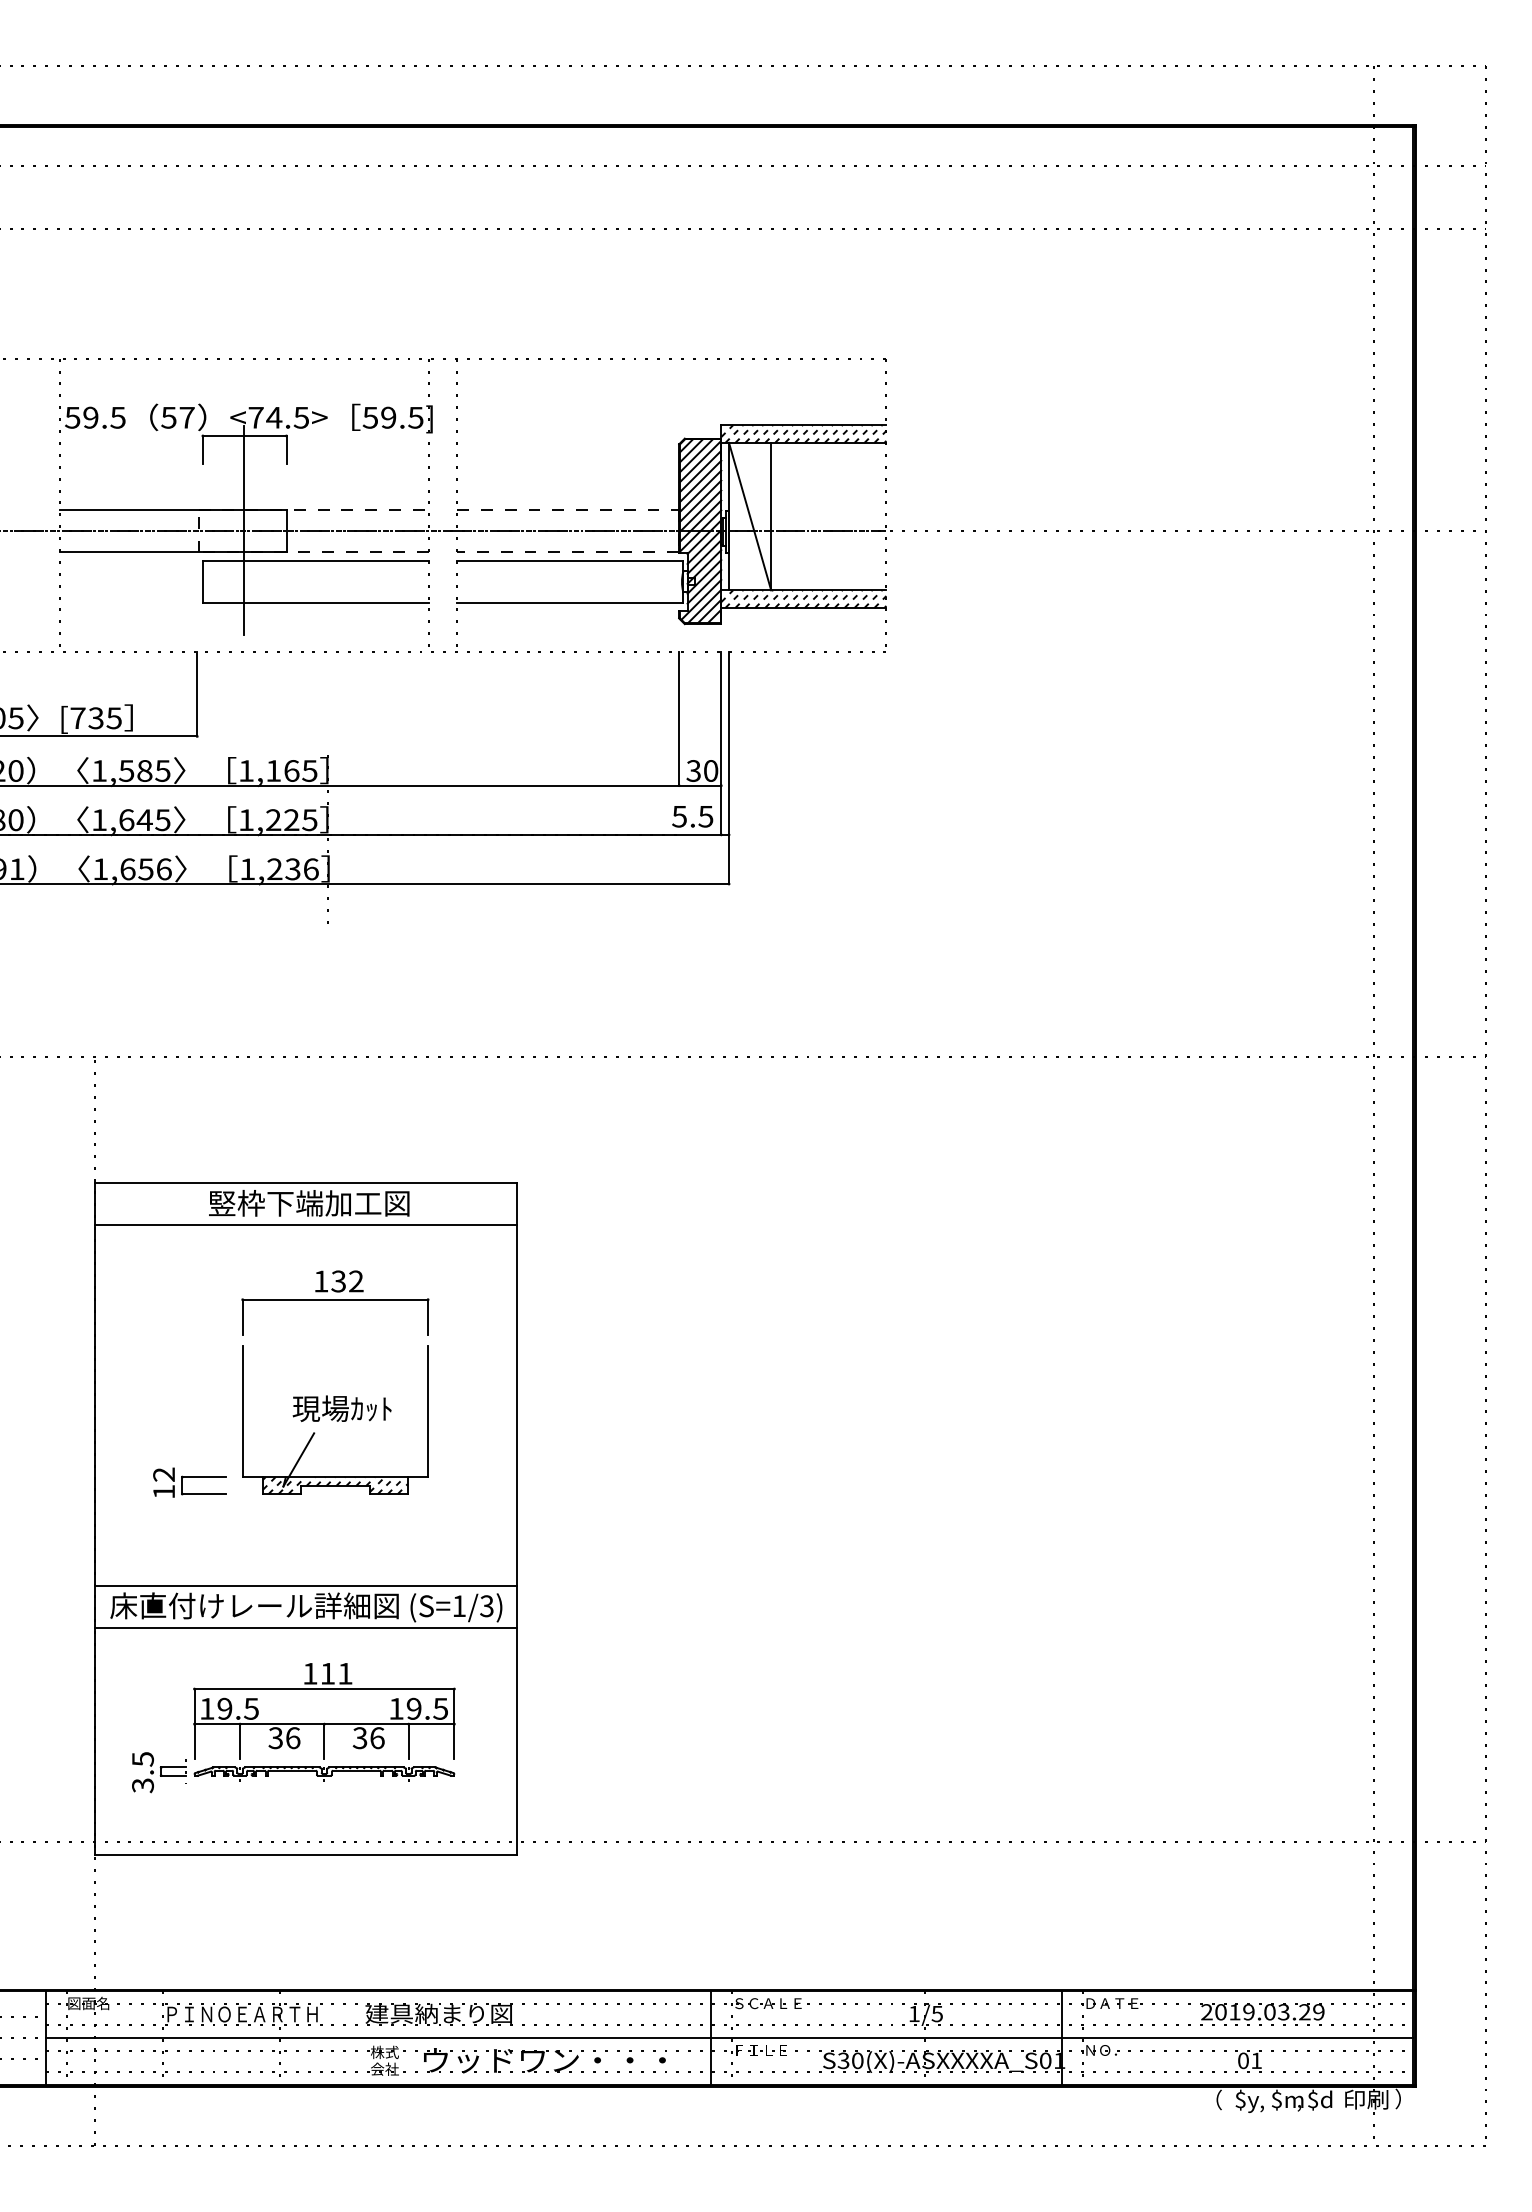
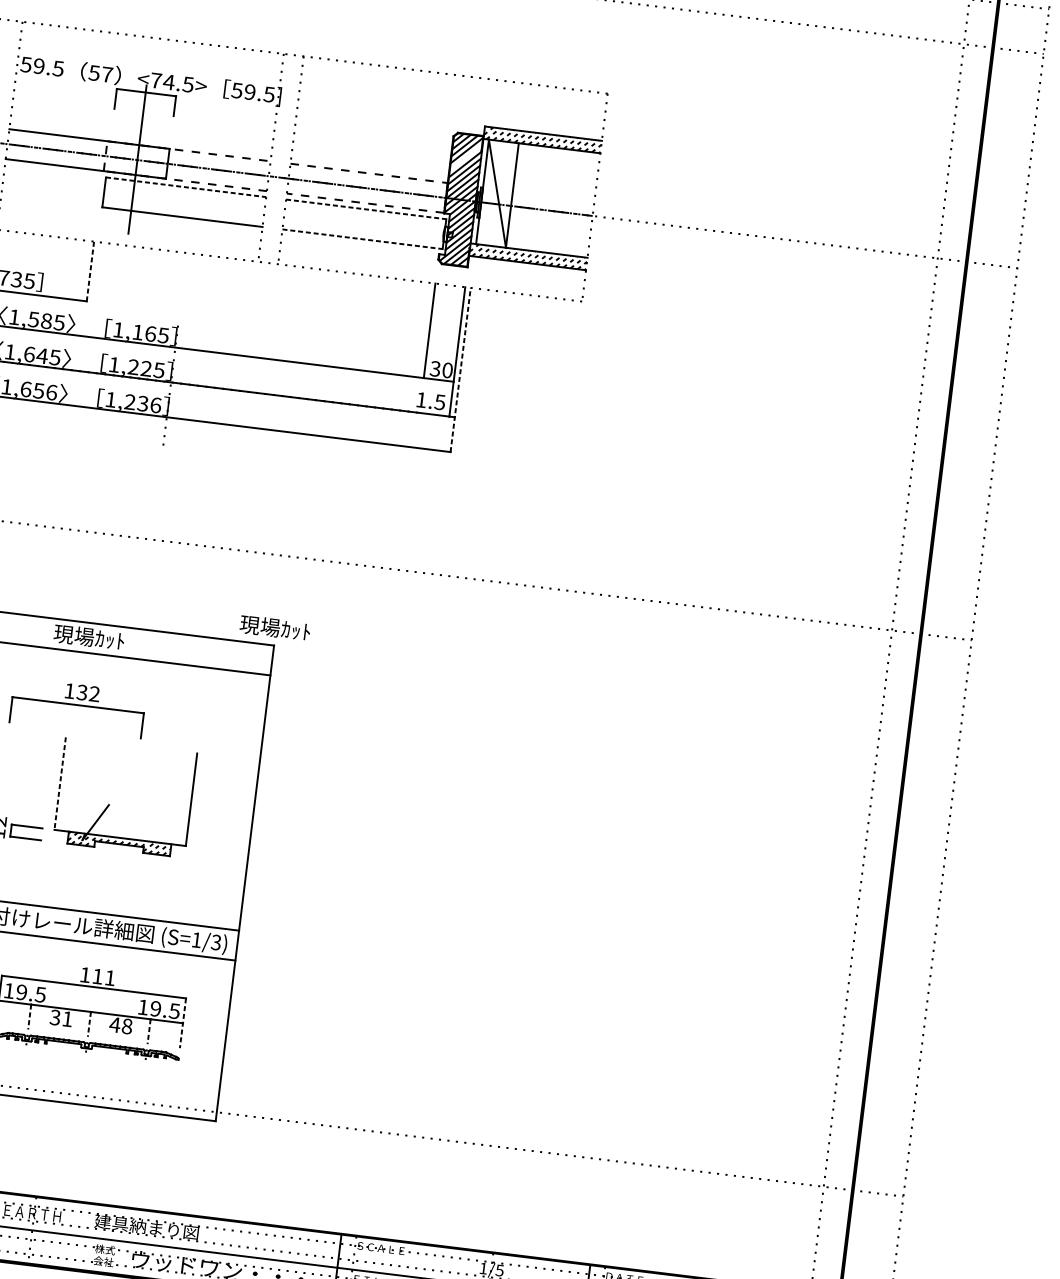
line: (699, 471) -> (465, 157), removed
line: (316, 560) -> (186, 187), solid -> dashed
line: (570, 560) -> (366, 209), solid -> dashed
line: (570, 603) -> (362, 239), solid -> dashed
line: (197, 693) -> (90, 270), solid -> dashed
line: (729, 768) -> (460, 370), solid -> dashed
text: (679, 816) -> (421, 399), 5.5 -> 1.5
text: (308, 1202) -> (125, 641), 竪枠下端加工図 -> 現場ｶｯﾄ
part: (335, 1302) -> (78, 707), moved
text: (341, 1408) -> (274, 627), moved
line: (242, 1412) -> (60, 784), solid -> dashed
line: (454, 1724) -> (183, 1023), solid -> dashed
text: (293, 1738) -> (67, 1019), 36 -> 31
text: (368, 1738) -> (120, 1025), 36 -> 48
line: (240, 1741) -> (29, 1016), solid -> dashed
line: (324, 1741) -> (89, 1024), solid -> dashed
line: (408, 1741) -> (148, 1031), solid -> dashed

